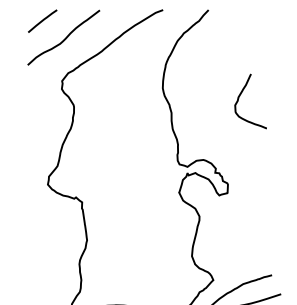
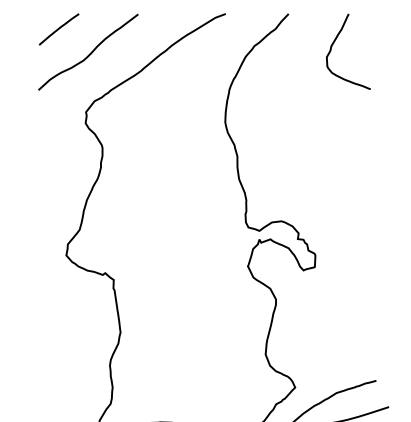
curve: (240, 96) -> (334, 45), moved

